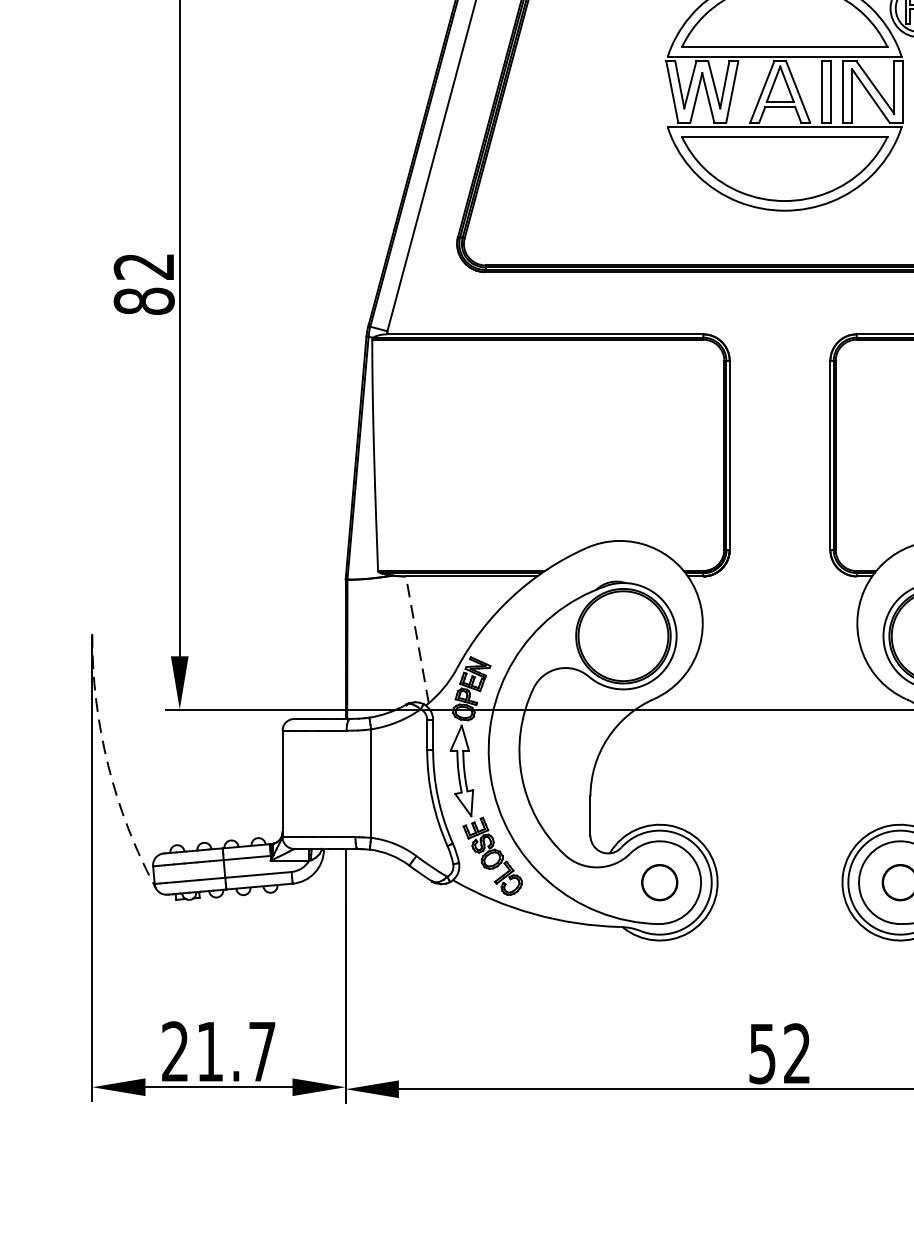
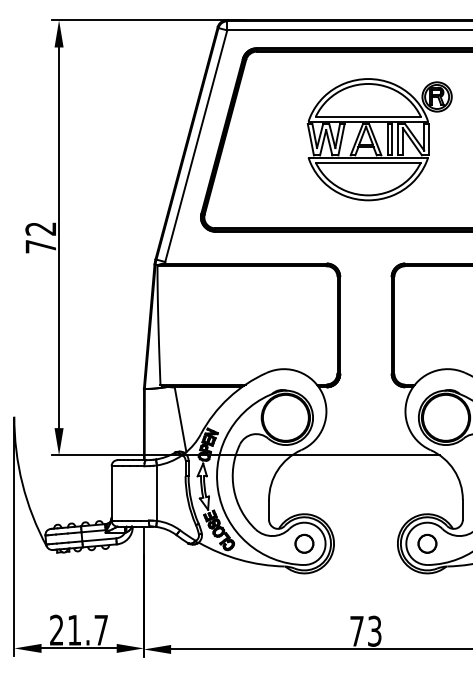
text: (143, 301) -> (40, 246), 82 -> 72
line: (417, 639) -> (180, 419), dashed -> solid
arc: (108, 764) -> (22, 483), dashed -> solid
text: (779, 1054) -> (365, 631), 52 -> 73

